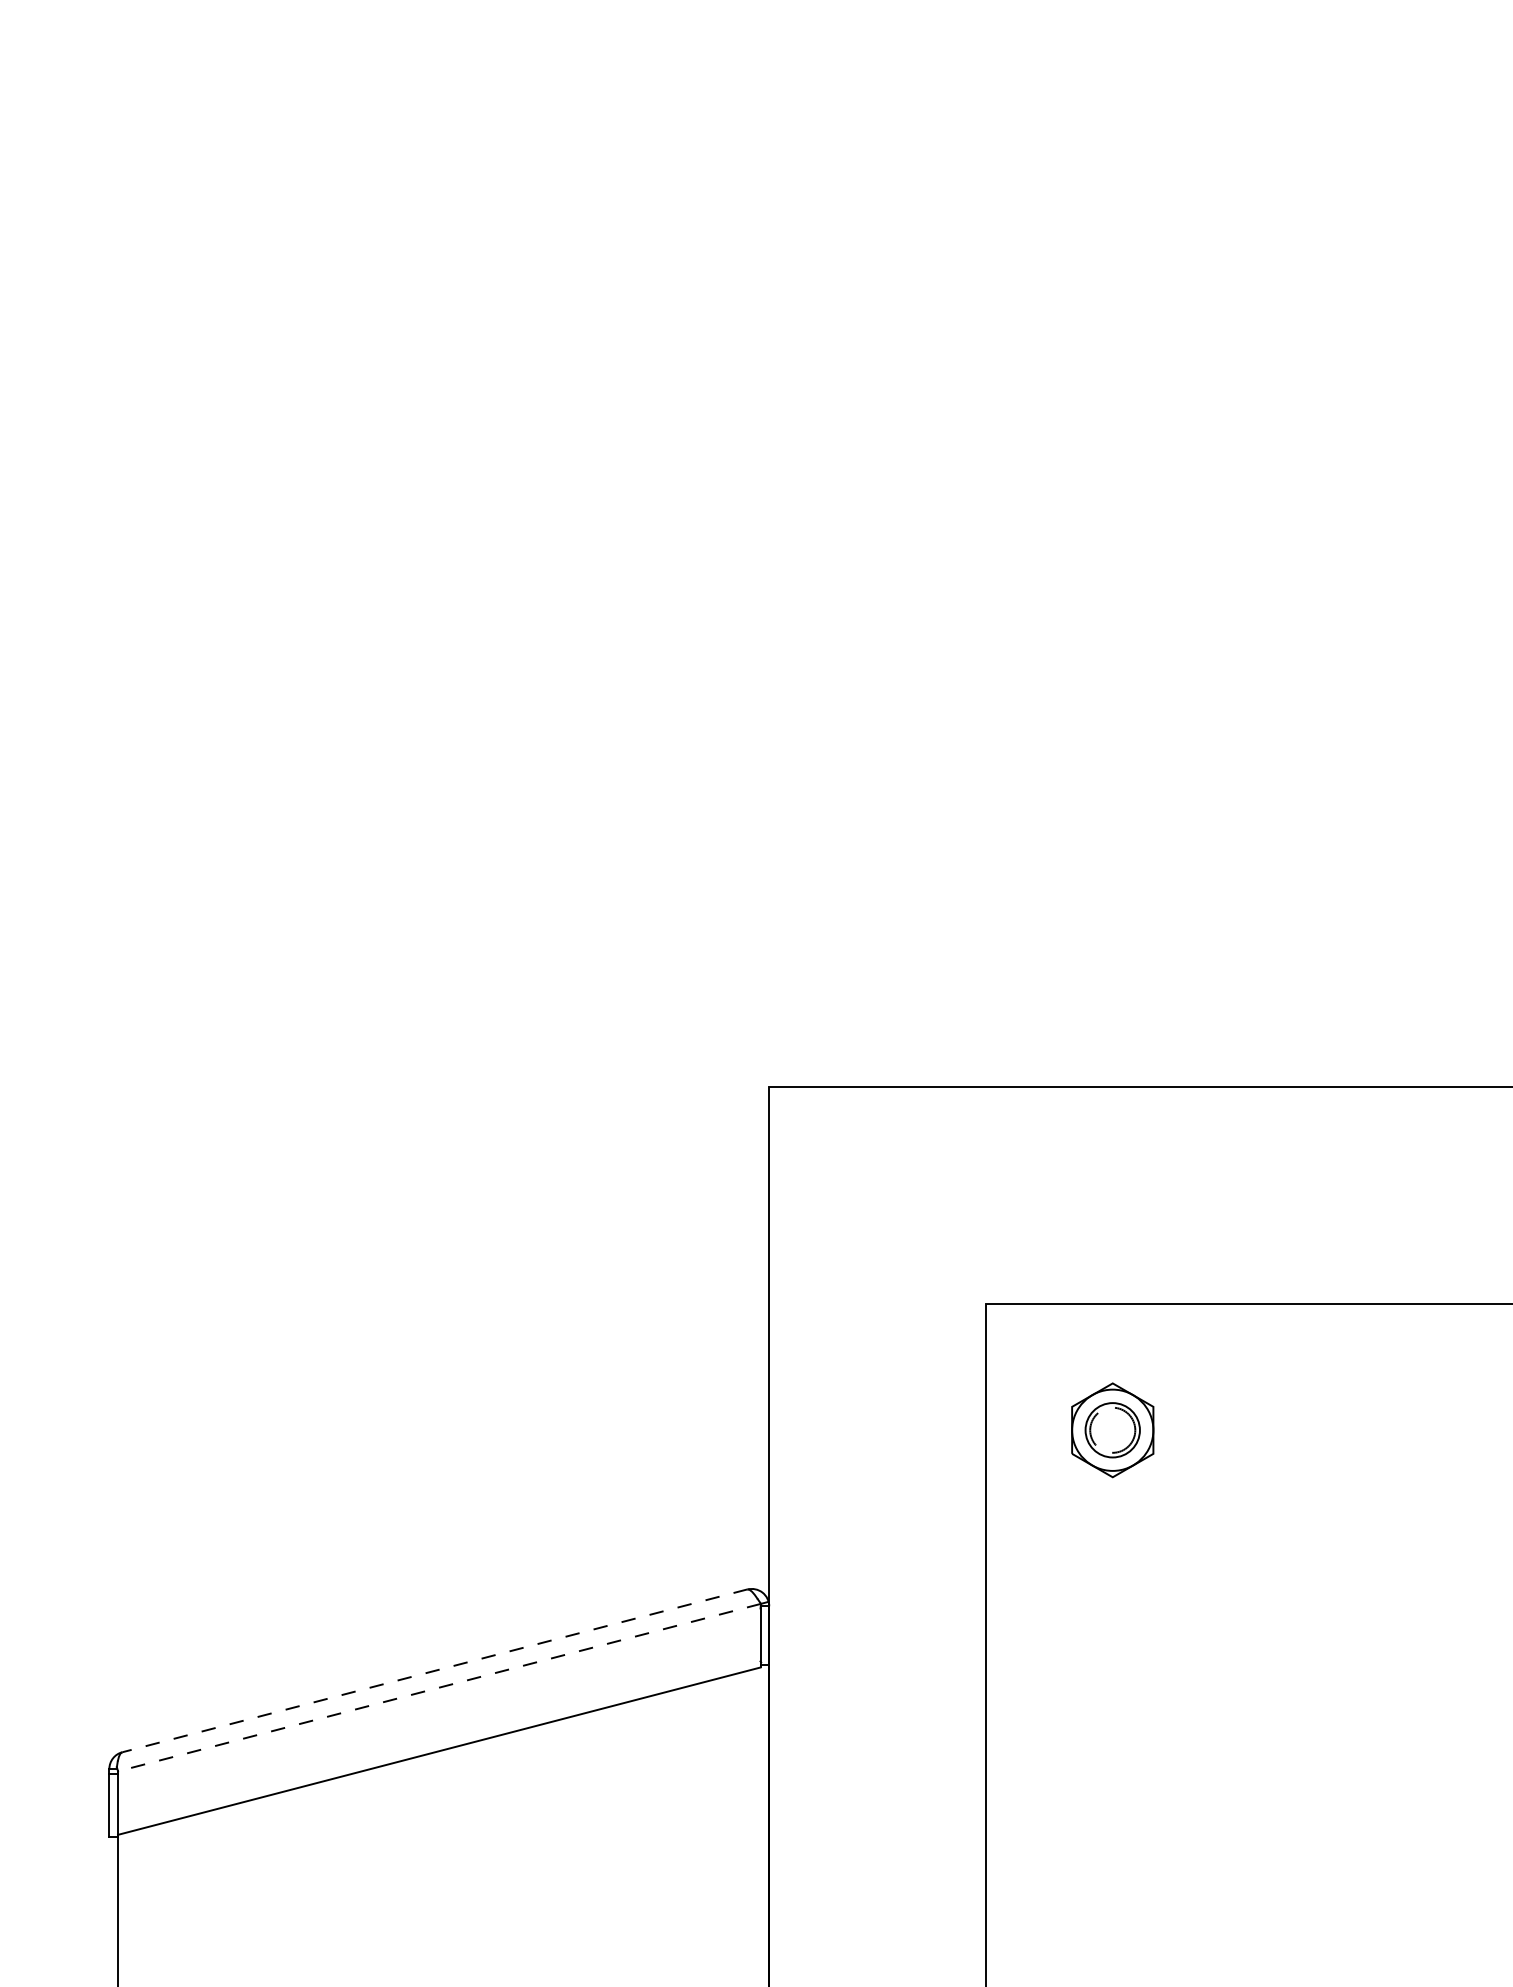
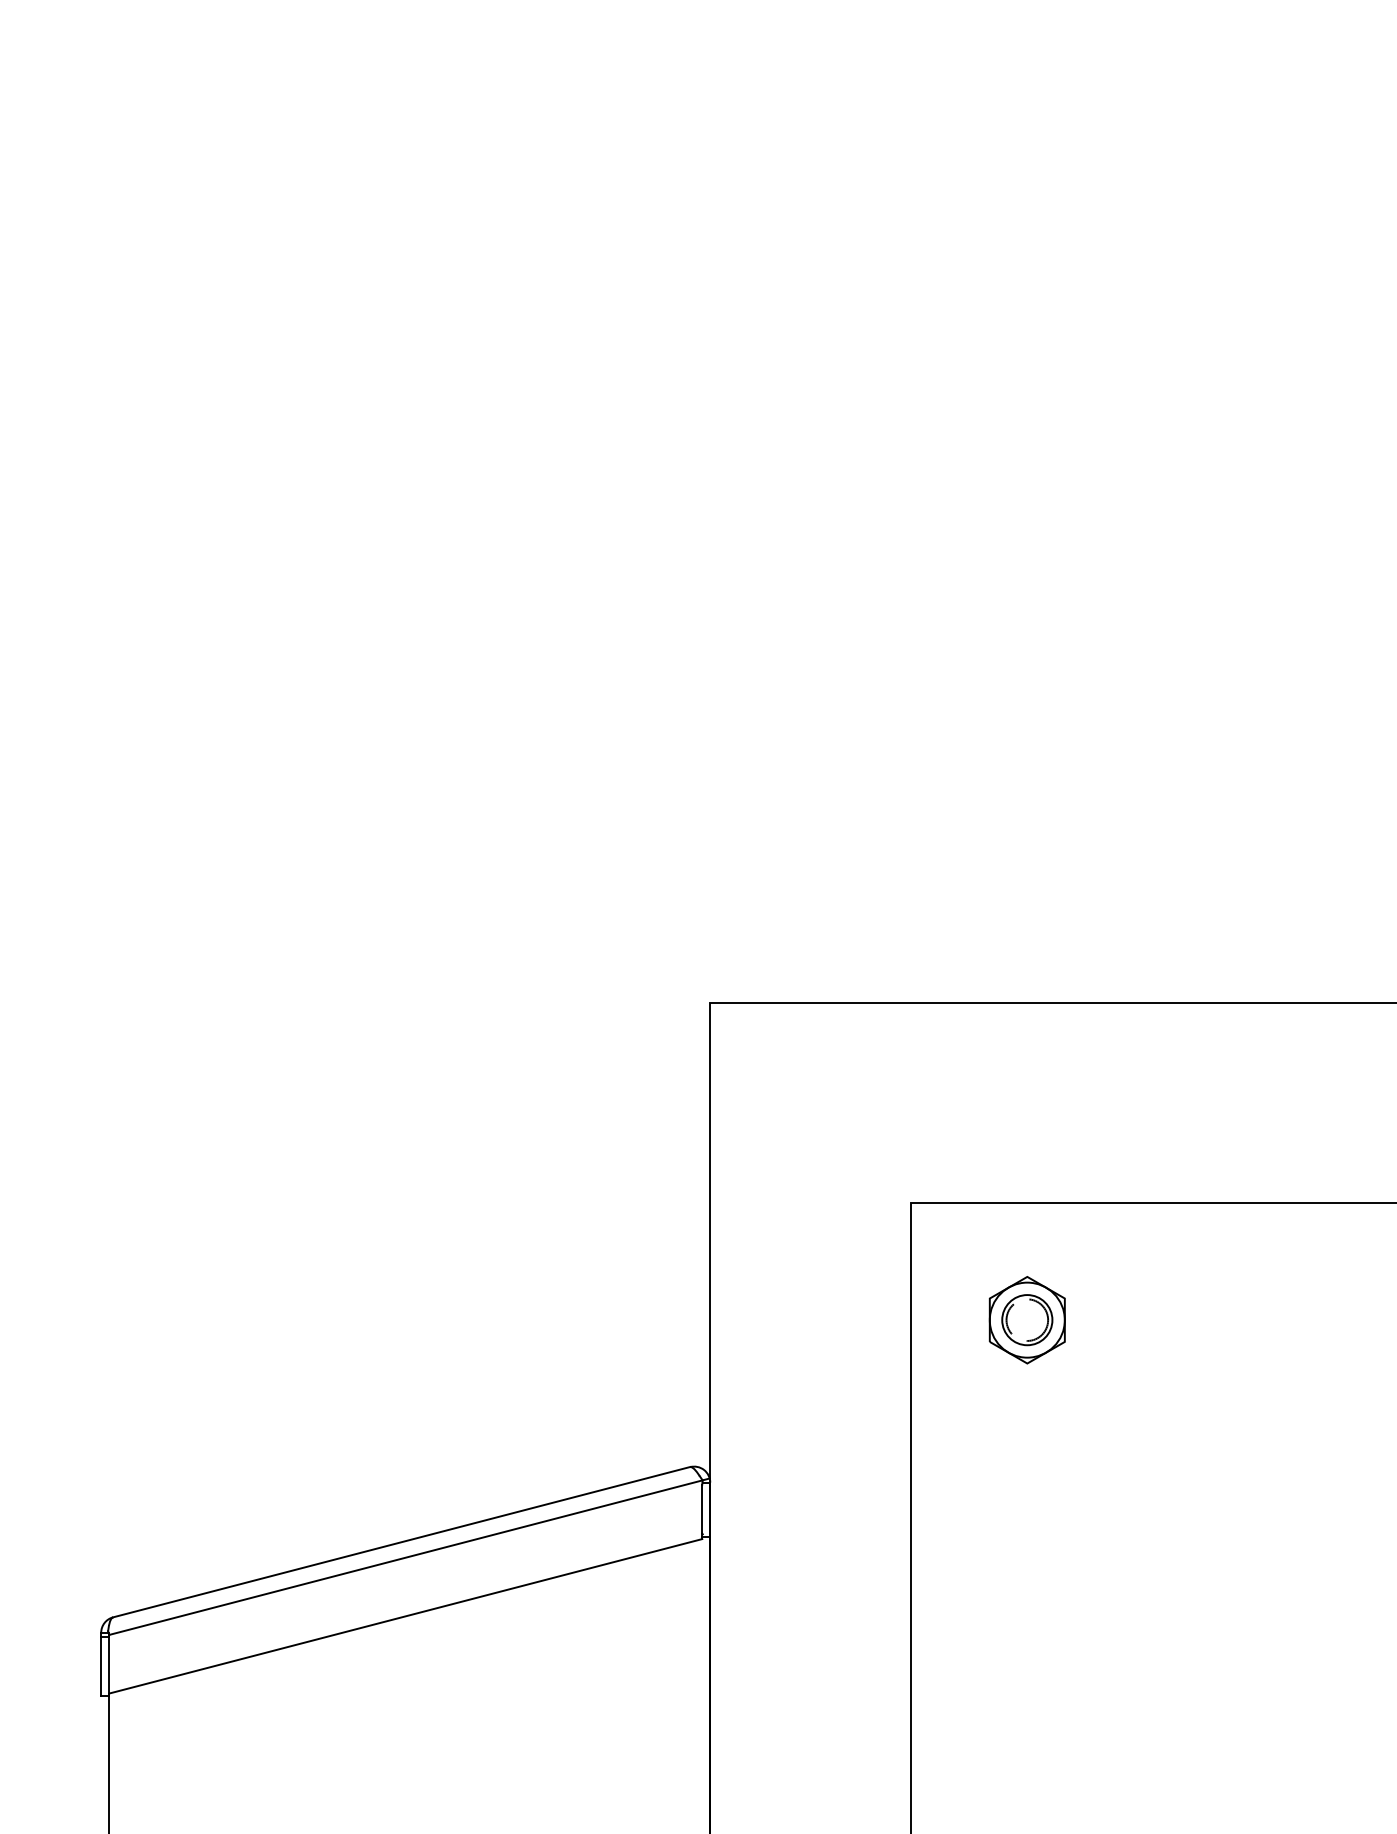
line: (434, 1670) -> (401, 1541), dashed -> solid
line: (439, 1687) -> (405, 1557), dashed -> solid

